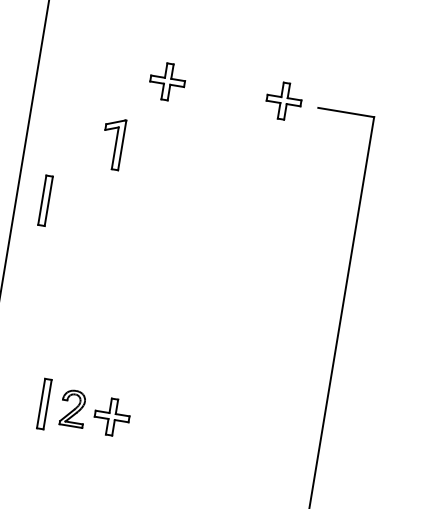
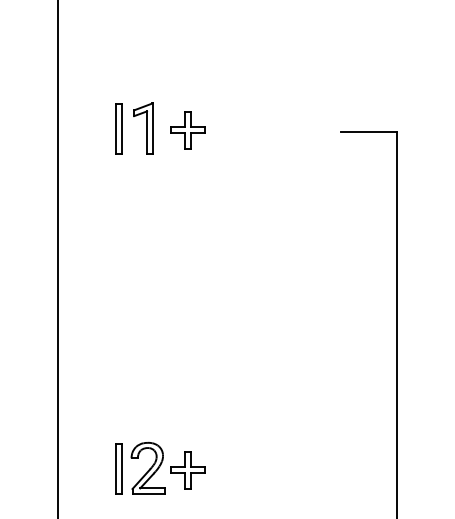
part: (283, 101) -> (305, 130), removed
part: (112, 143) -> (143, 128), moved
part: (45, 200) -> (118, 128), moved
part: (72, 407) -> (147, 467), size x1.43

